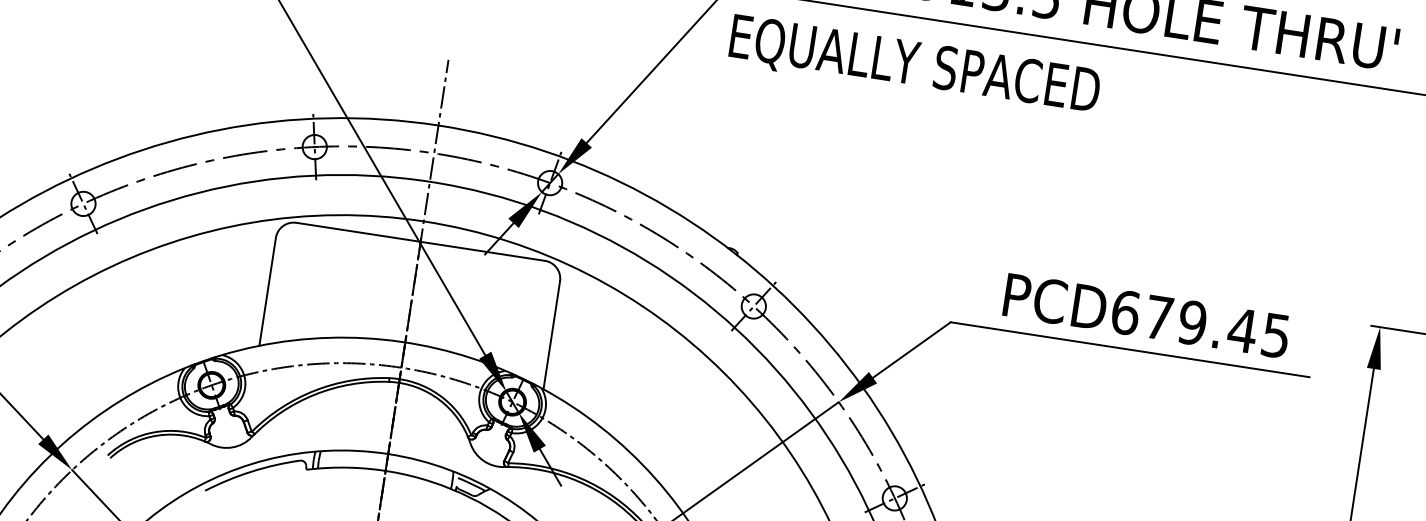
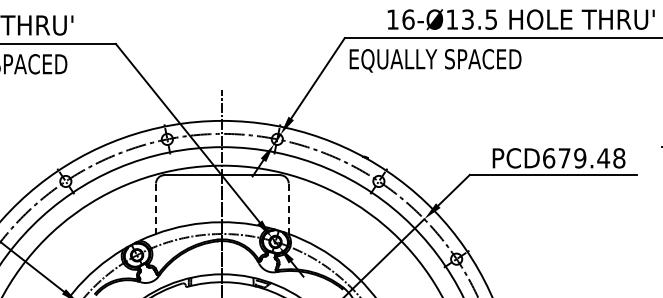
line: (268, 293) -> (156, 209), solid -> dashed
line: (551, 336) -> (288, 209), solid -> dashed
text: (1276, 336) -> (619, 158), PCD679.45 -> PCD679.48

